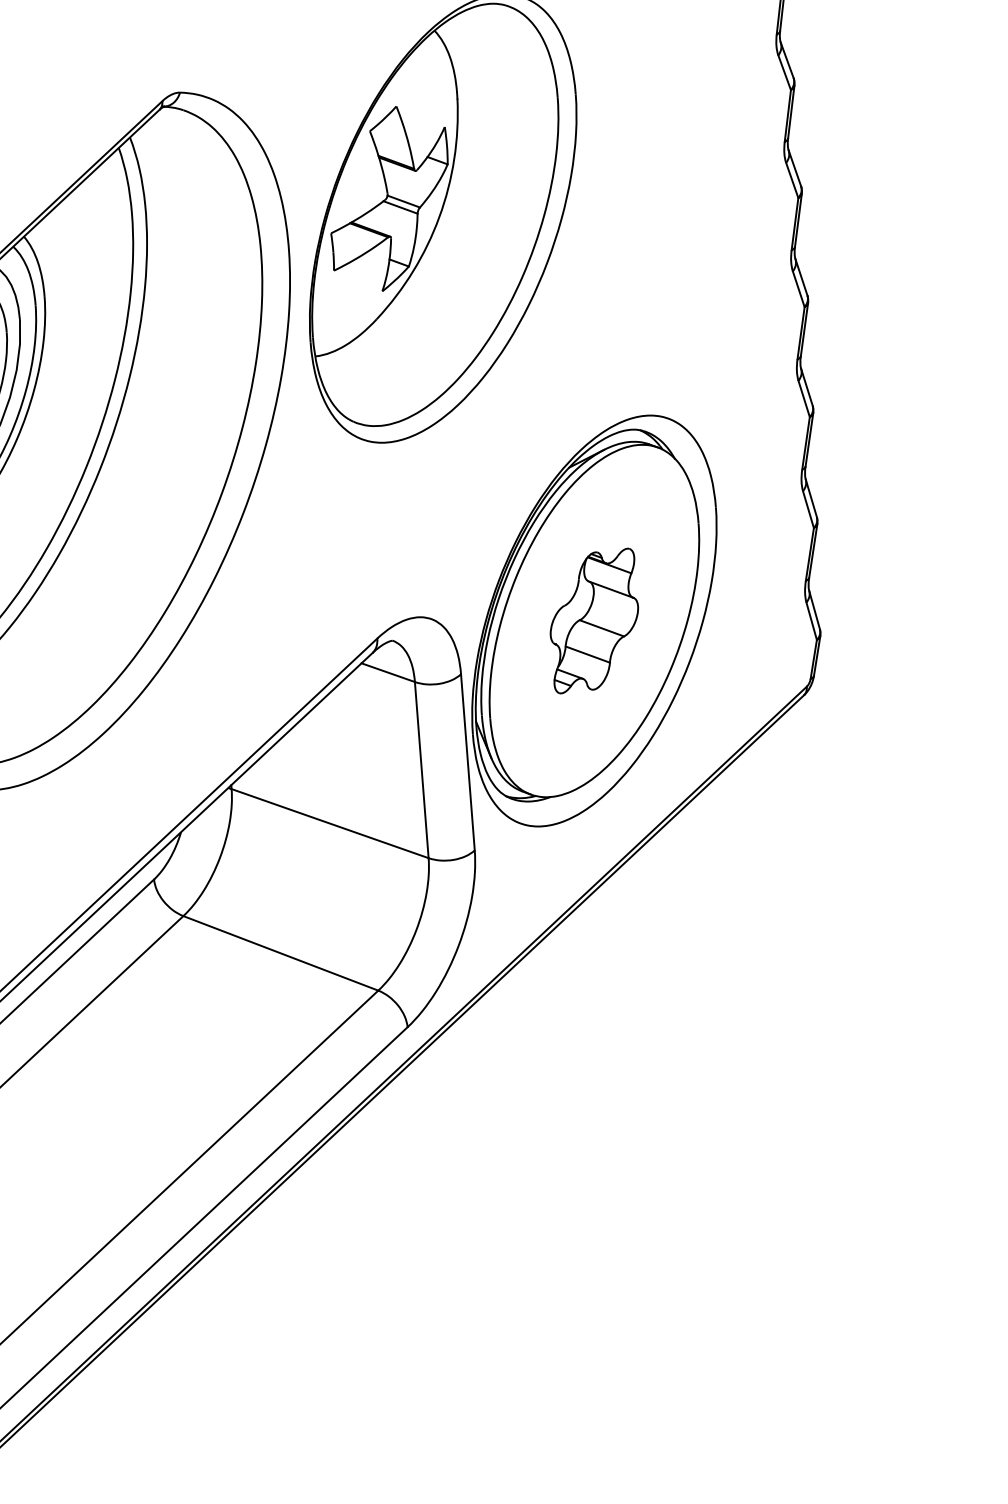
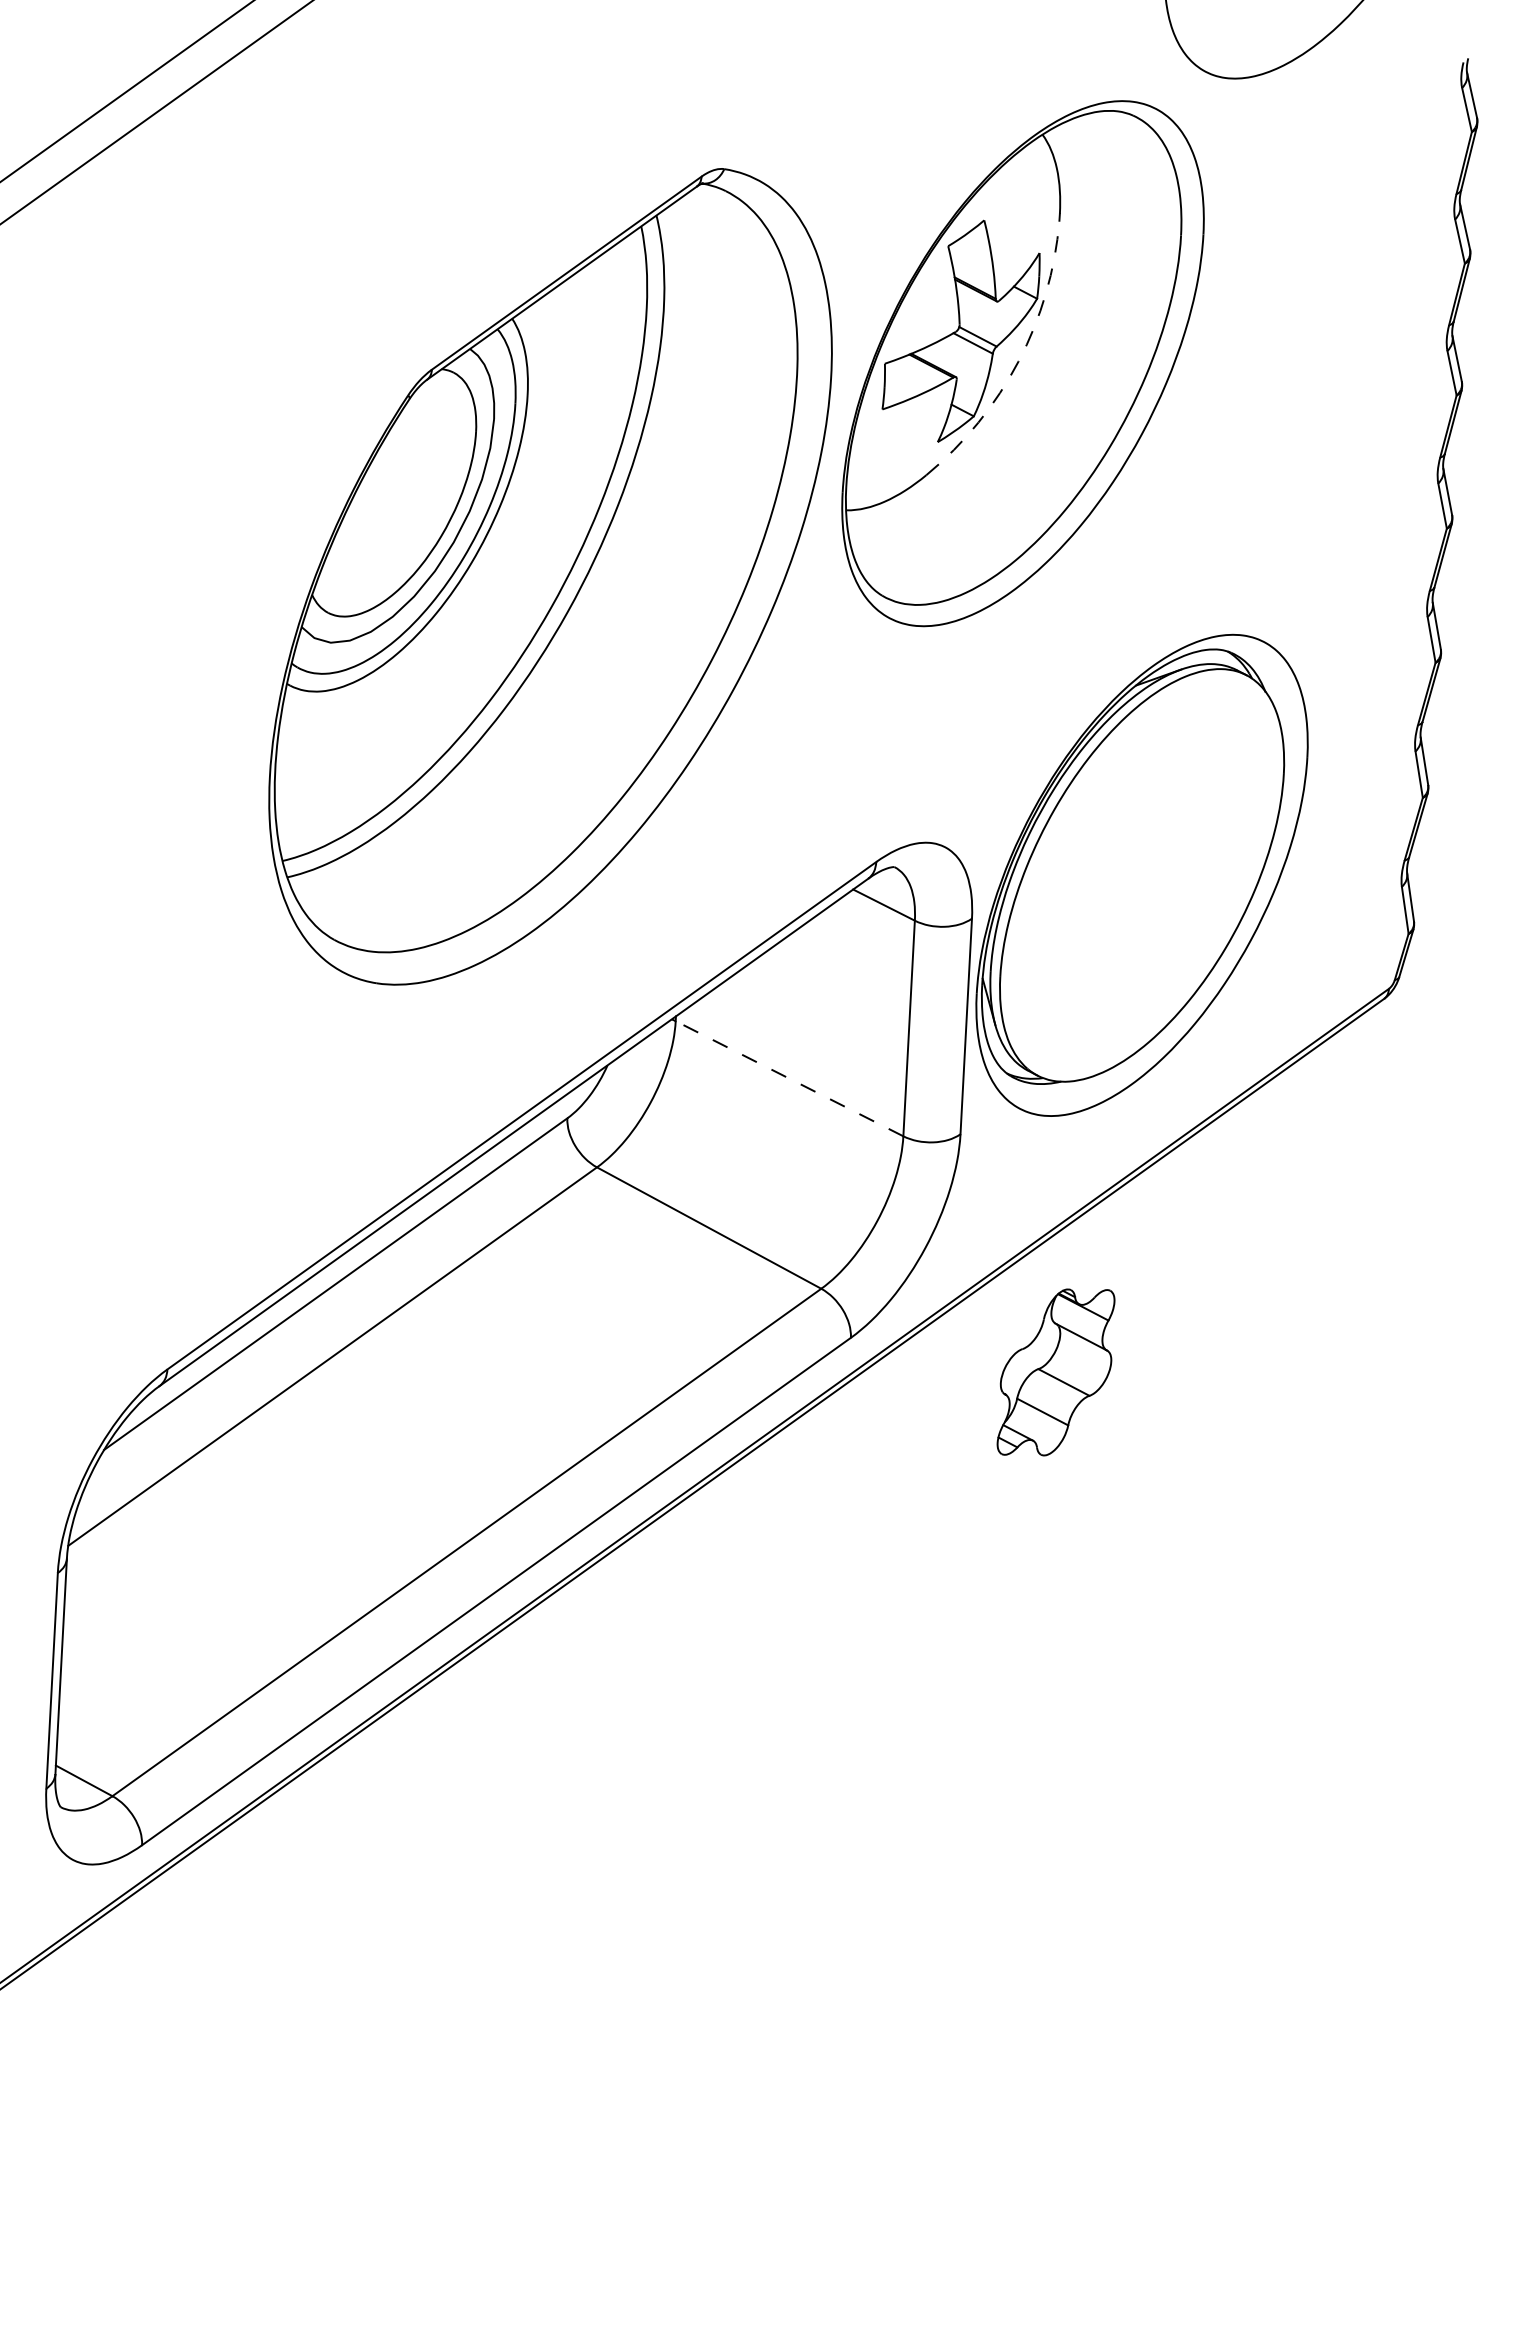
arc: (439, 217) -> (1018, 361), solid -> dashed
part: (593, 621) -> (1055, 1372), moved
line: (330, 823) -> (789, 1078), solid -> dashed

